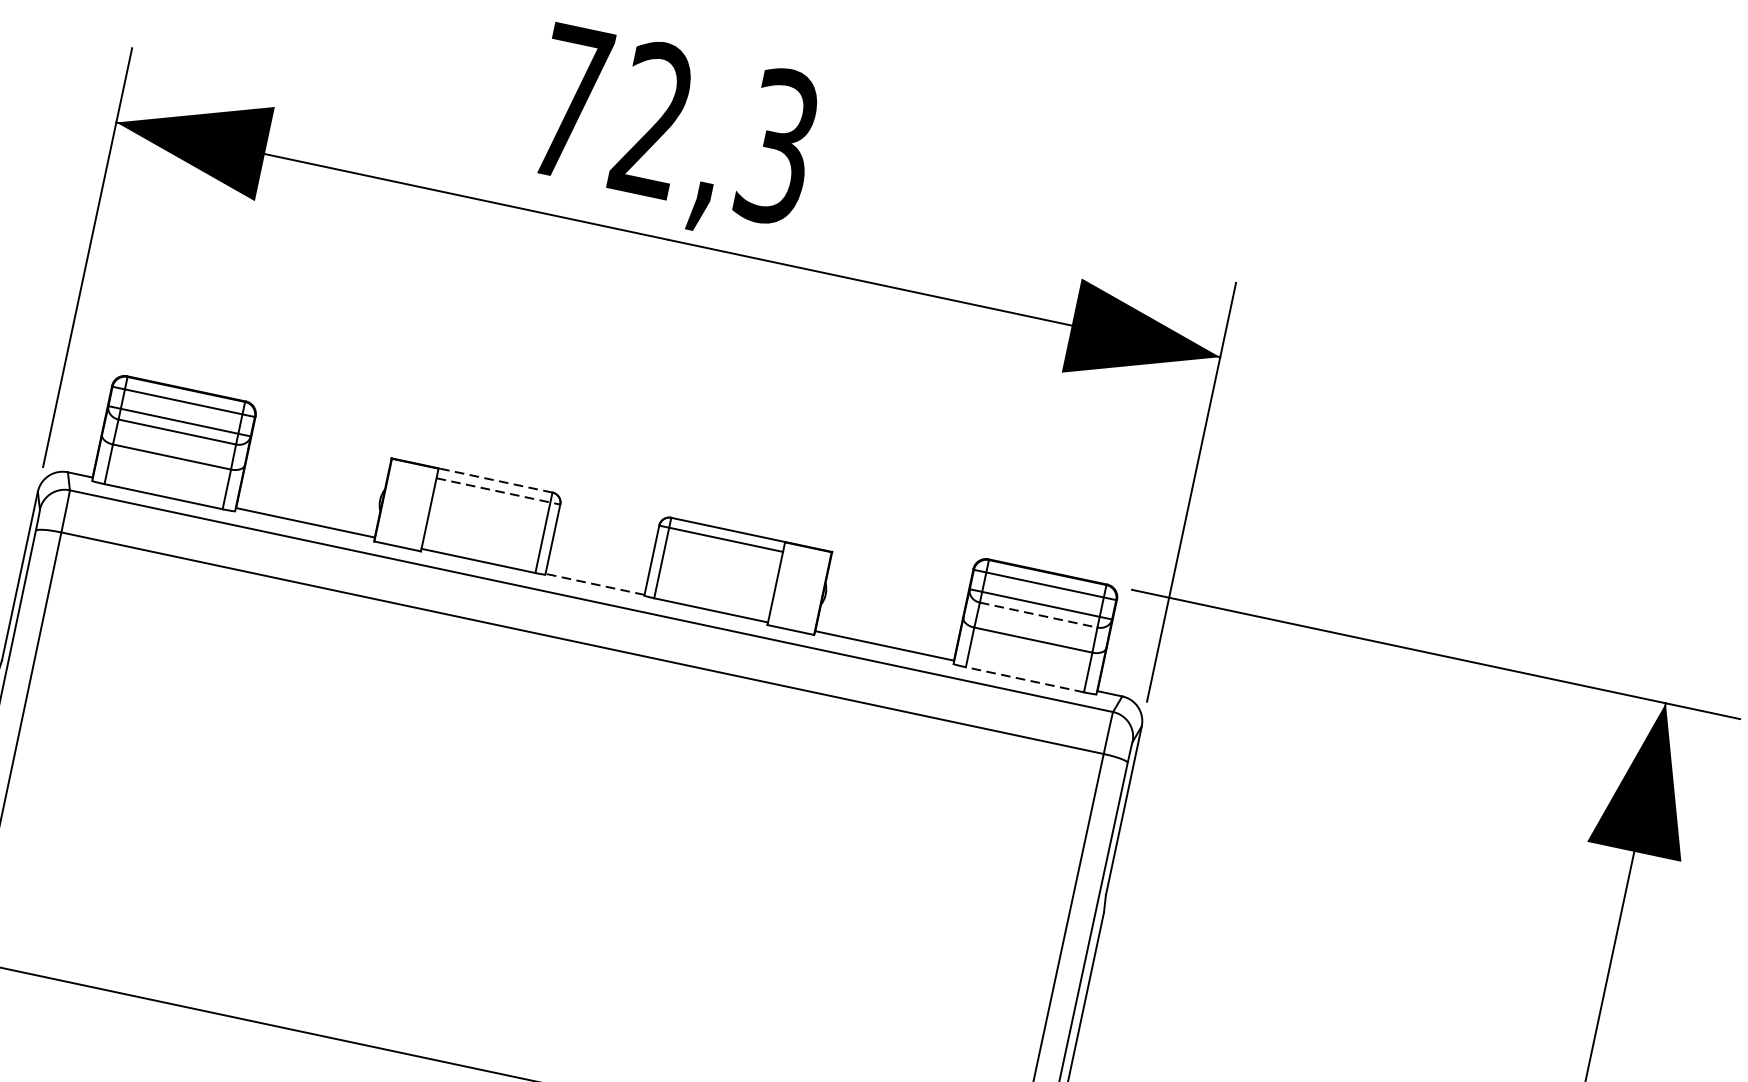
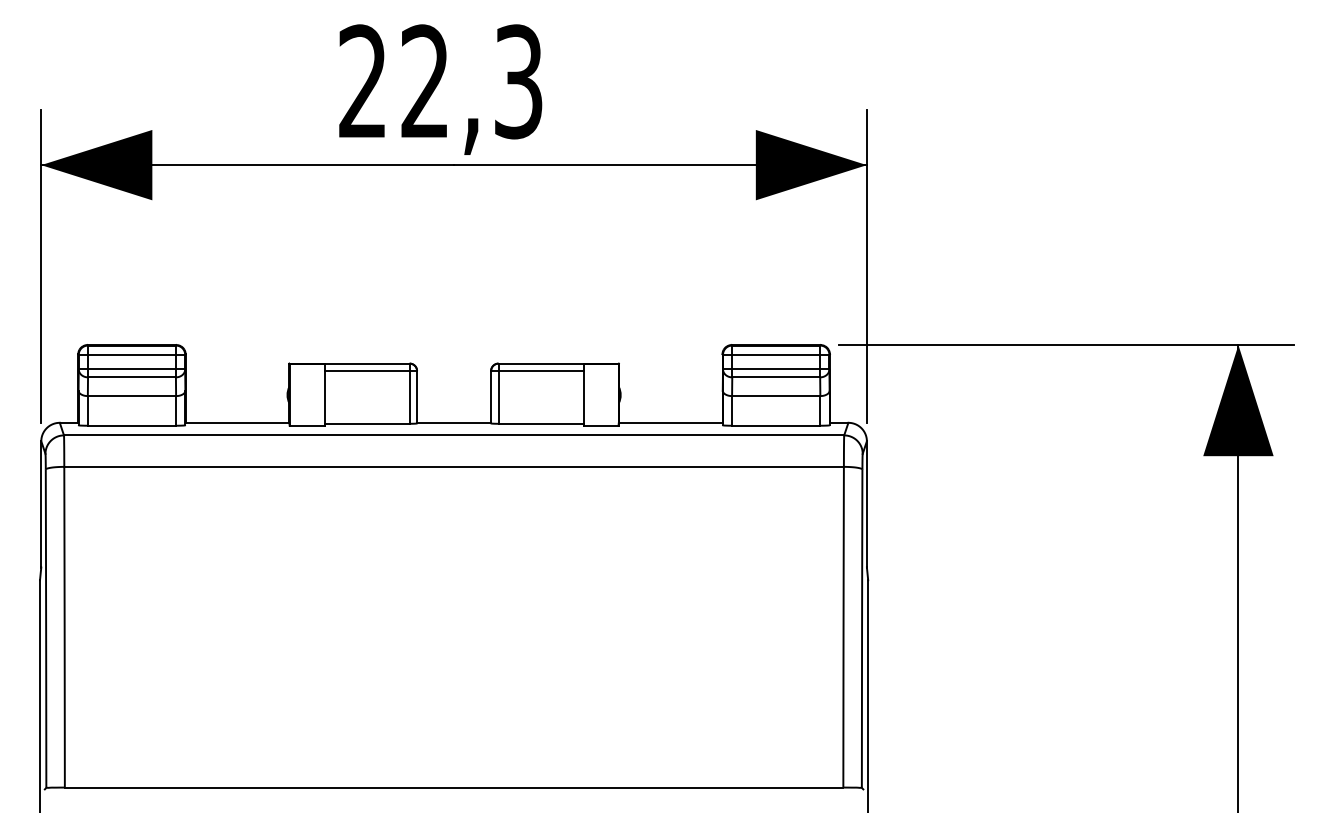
text: (569, 100) -> (362, 80), 72,3 -> 22,3
line: (496, 480) -> (367, 363), dashed -> solid
line: (499, 492) -> (371, 371), dashed -> solid
line: (594, 583) -> (453, 422), dashed -> solid
line: (1039, 615) -> (776, 377), dashed -> solid
line: (1024, 679) -> (775, 425), dashed -> solid

